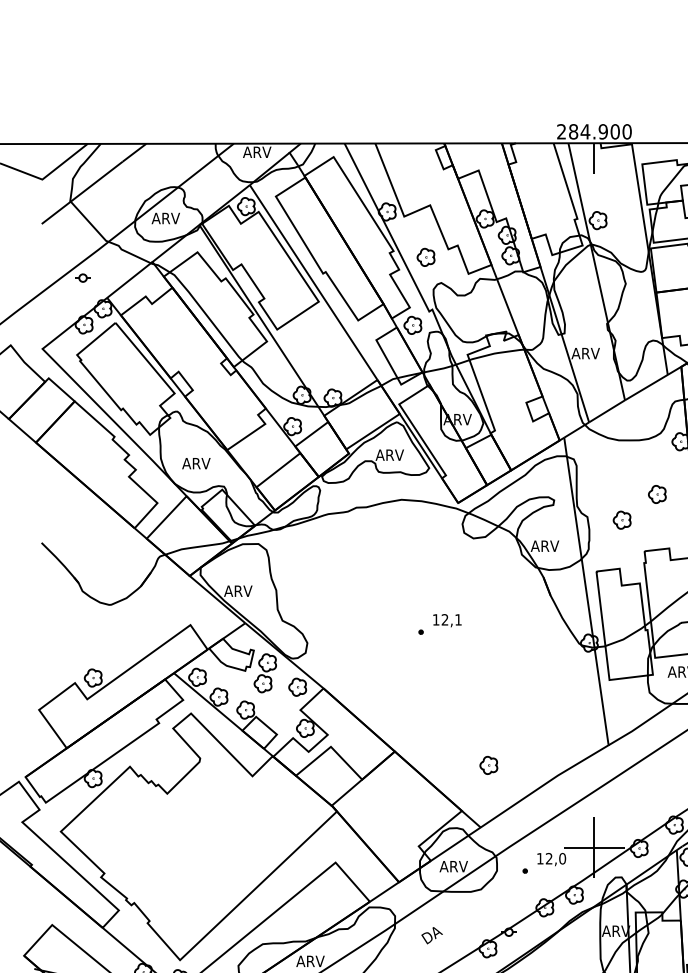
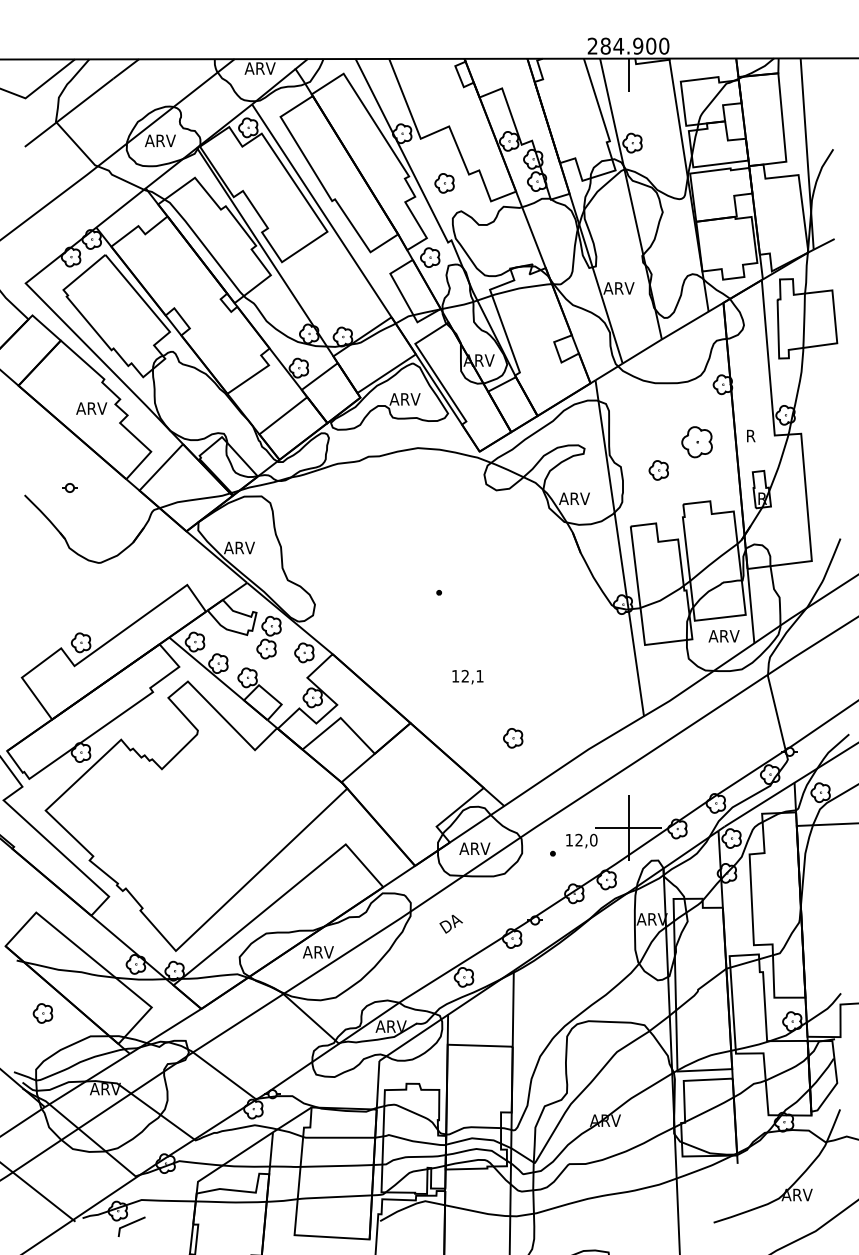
part: (82, 277) -> (69, 487), moved
text: (196, 463) -> (91, 408), moved
part: (657, 494) -> (697, 442), size x1.6
text: (447, 620) -> (467, 677), moved

